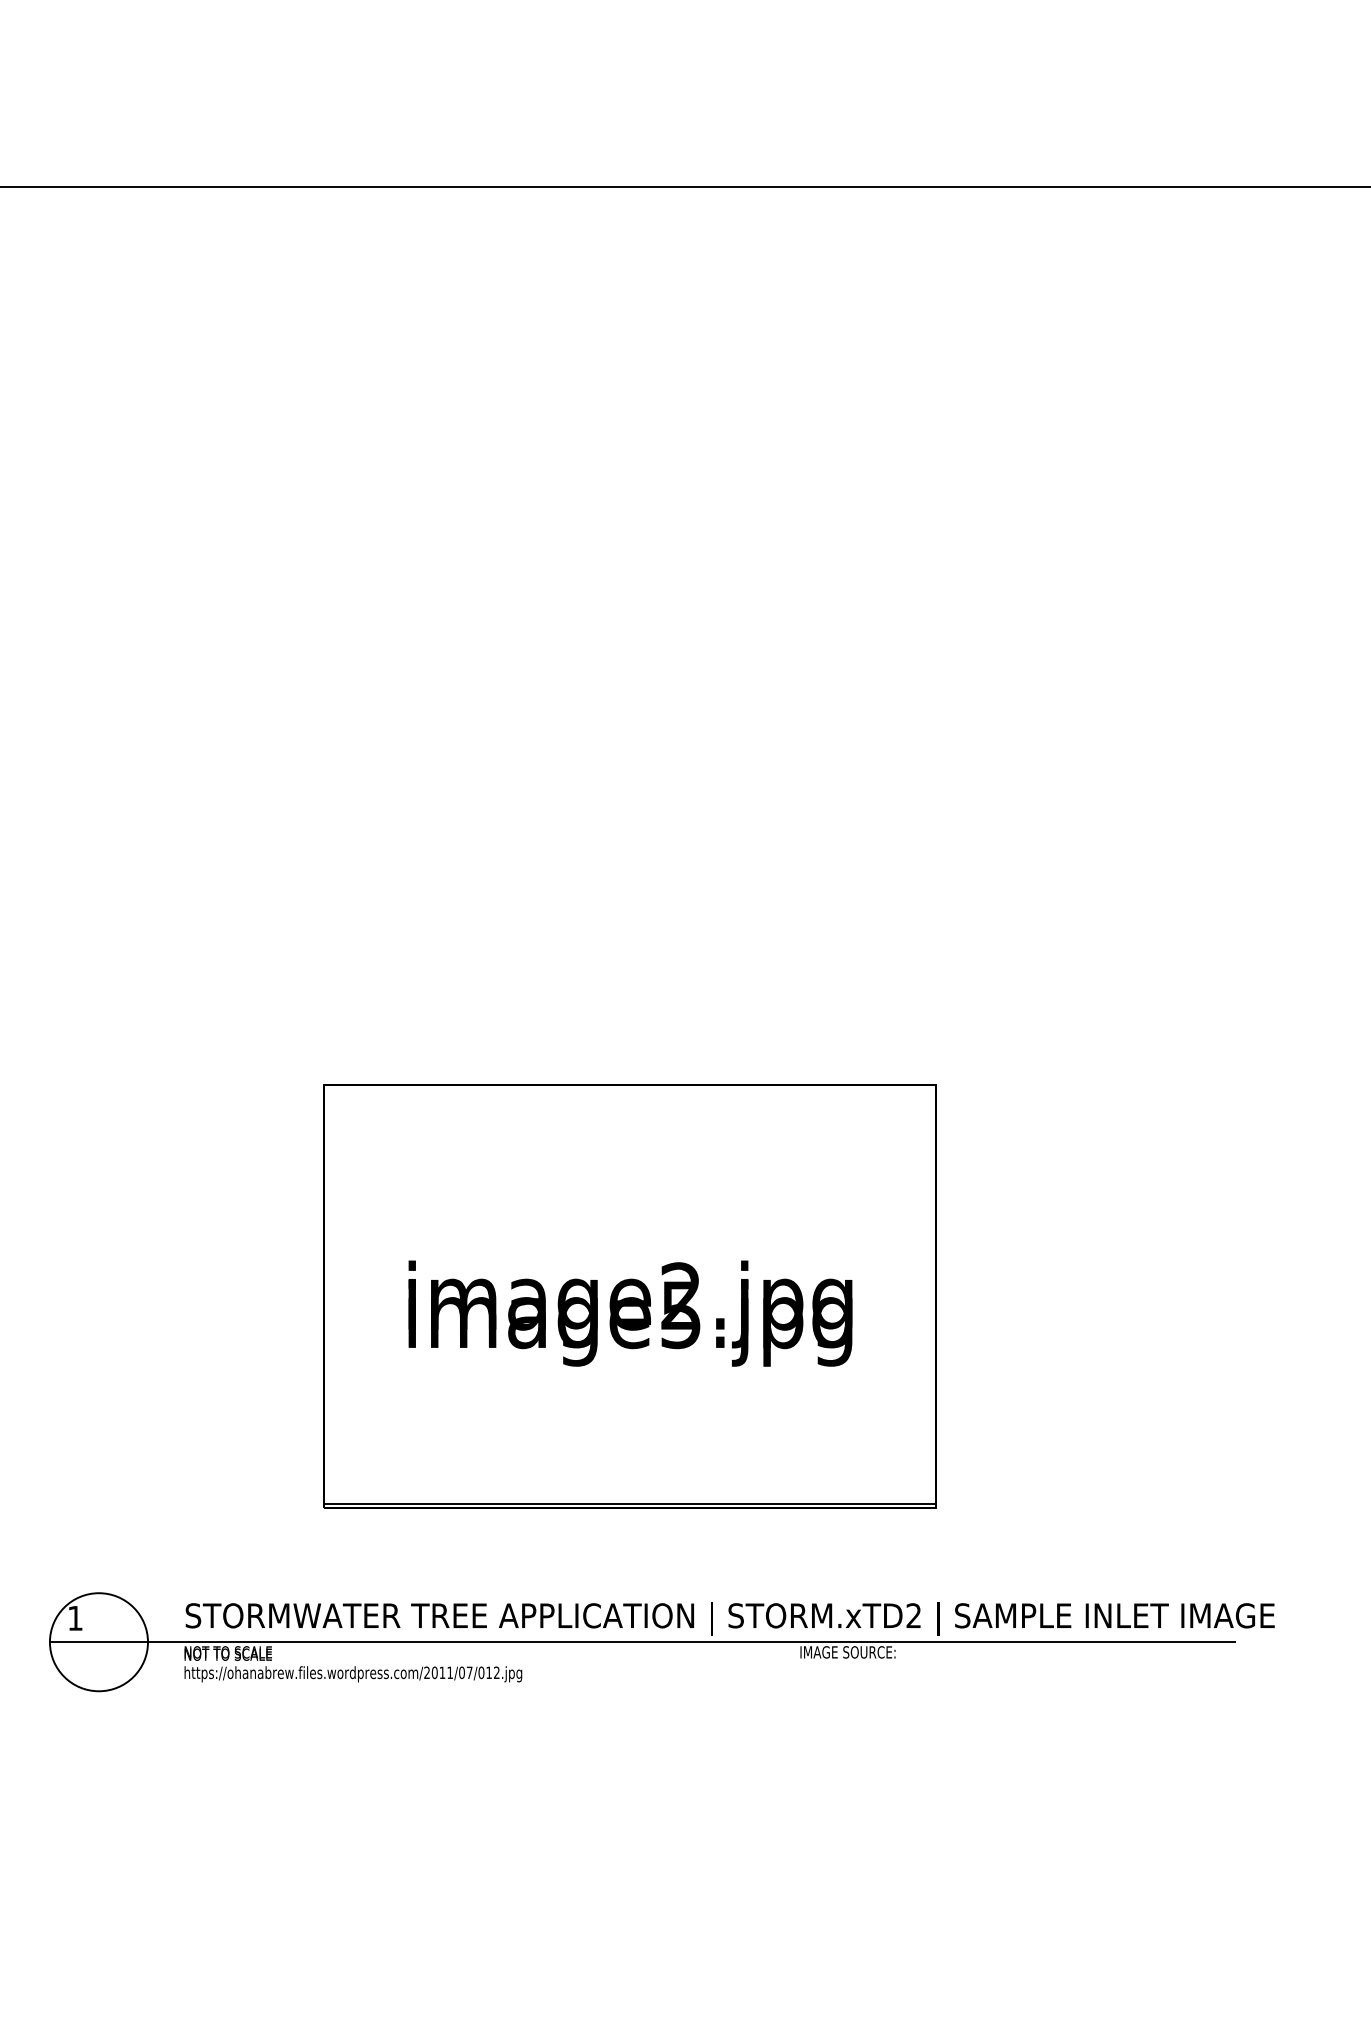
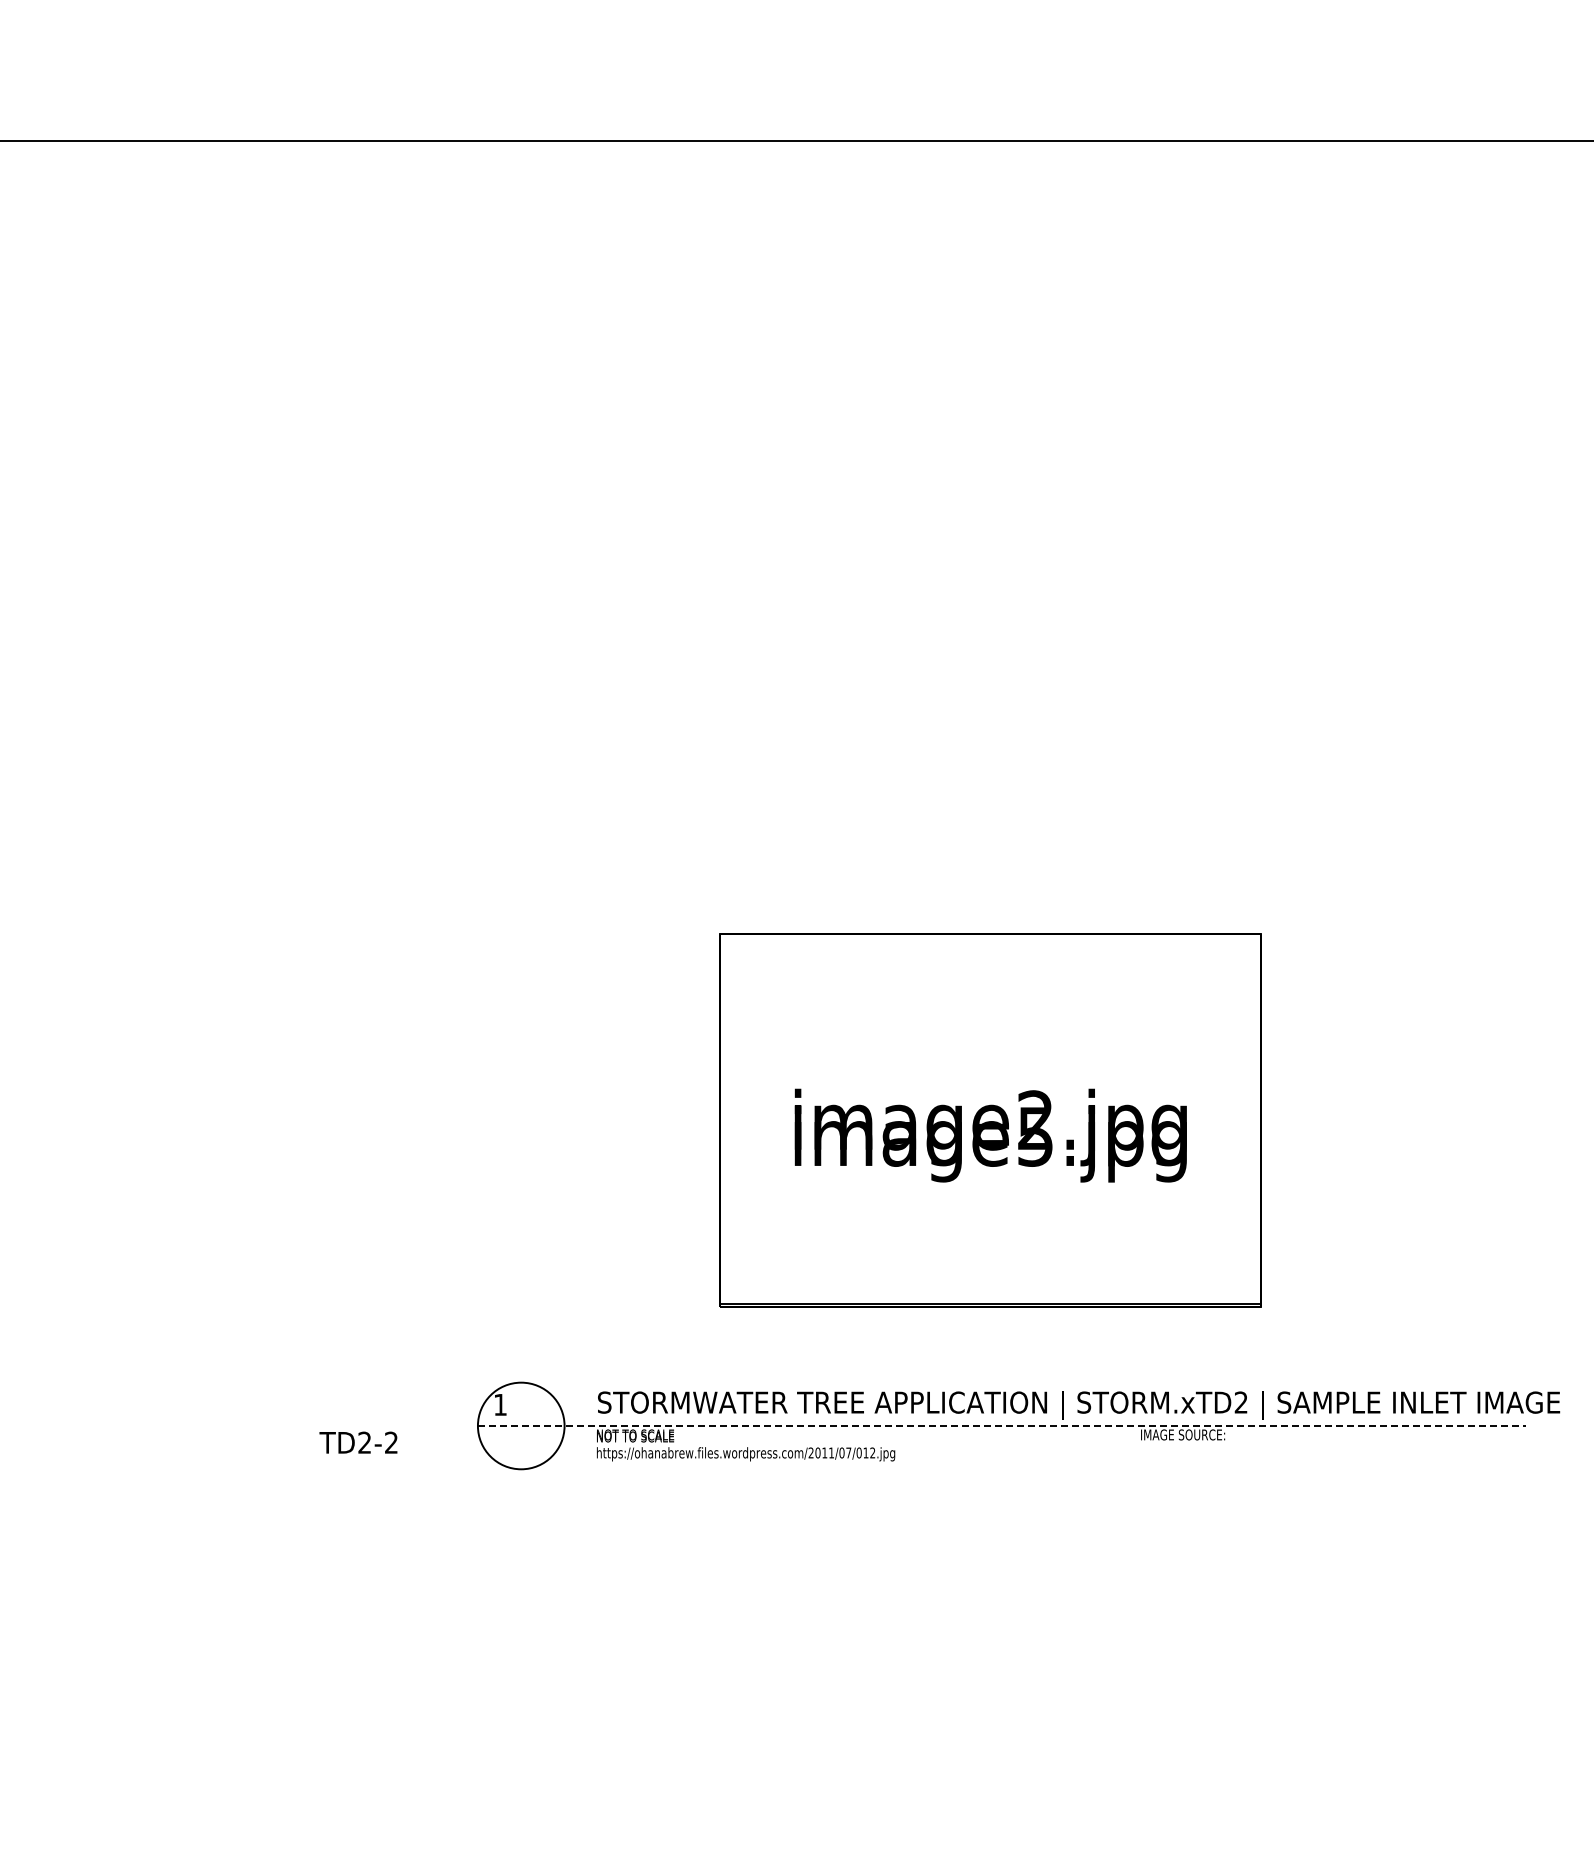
line: (643, 1641) -> (1002, 1425), solid -> dashed

